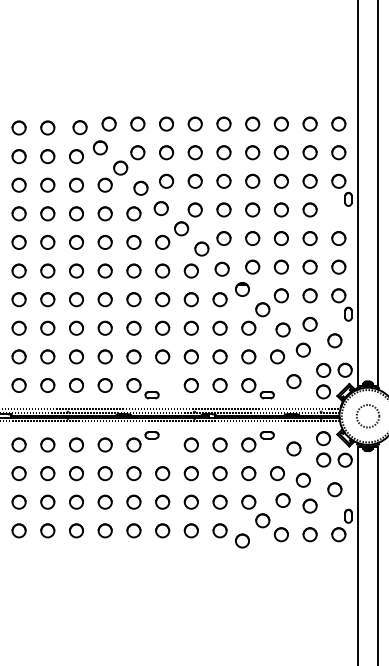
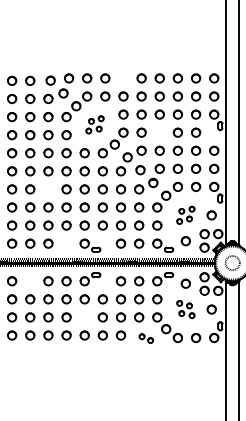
part: (195, 124) -> (123, 78), removed
part: (149, 196) -> (94, 124), size x0.6
part: (252, 209) -> (159, 132), removed
part: (76, 299) -> (48, 189), removed
part: (293, 340) -> (185, 215), size x0.6
part: (105, 385) -> (66, 243), removed
part: (48, 445) -> (30, 281), removed
part: (293, 489) -> (185, 309), size x0.6
part: (133, 502) -> (84, 317), removed
part: (231, 535) -> (146, 338), size x0.6

